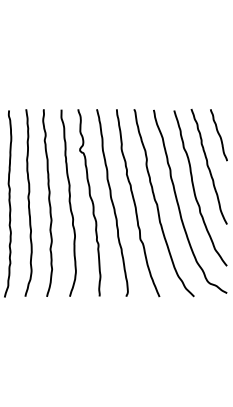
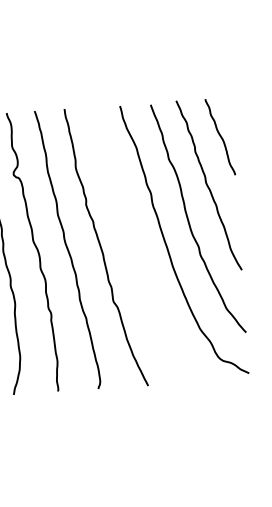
curve: (158, 205) -> (137, 248), removed

